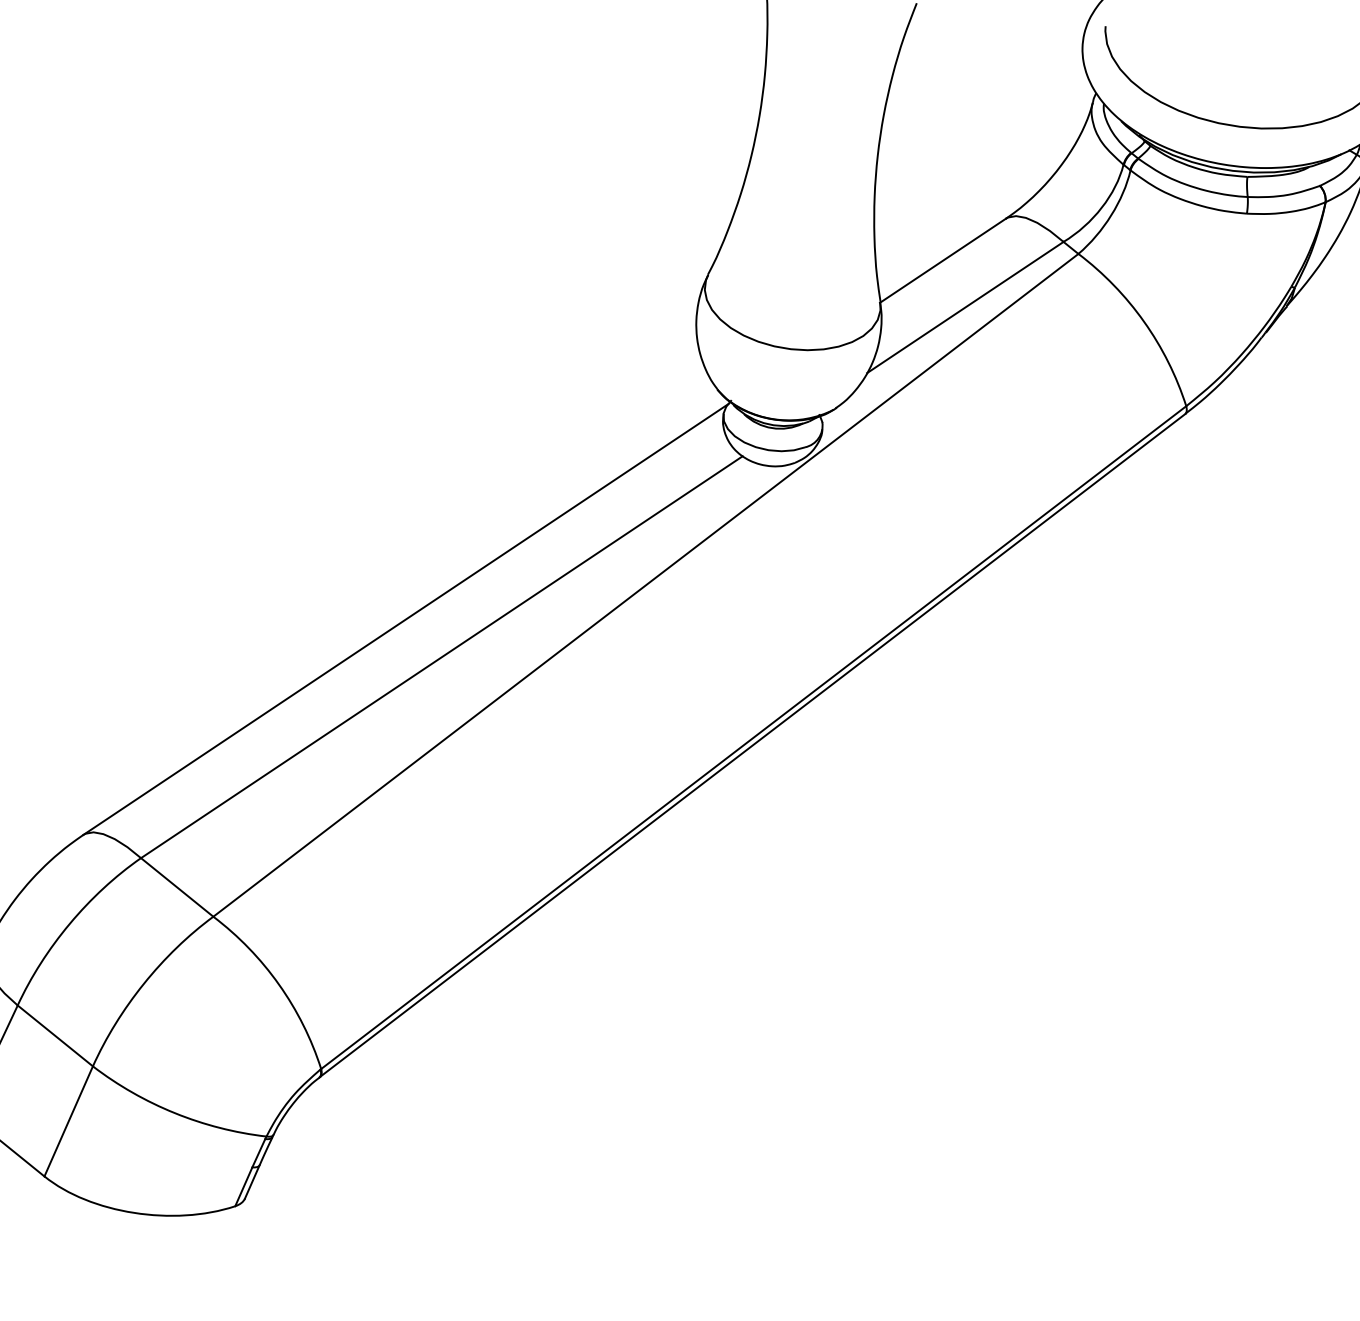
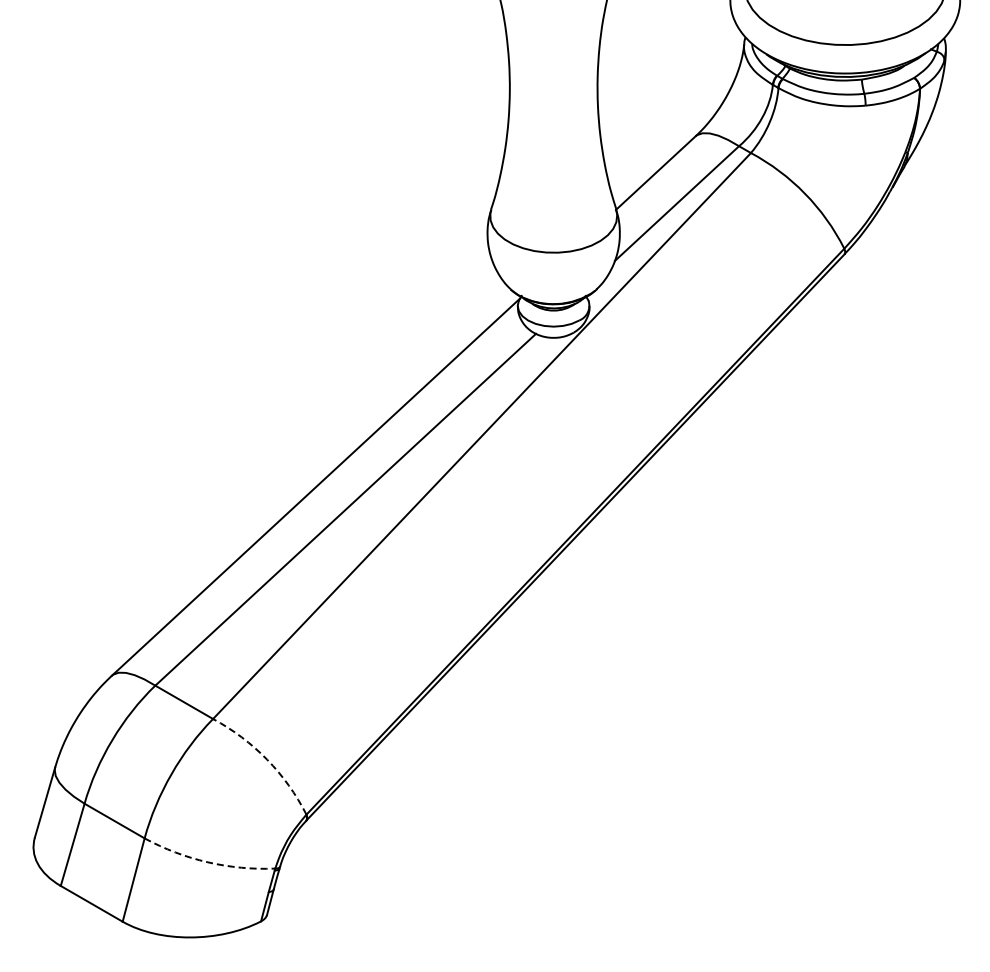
arc: (279, 984) -> (267, 759), solid -> dashed
arc: (174, 1113) -> (207, 862), solid -> dashed

